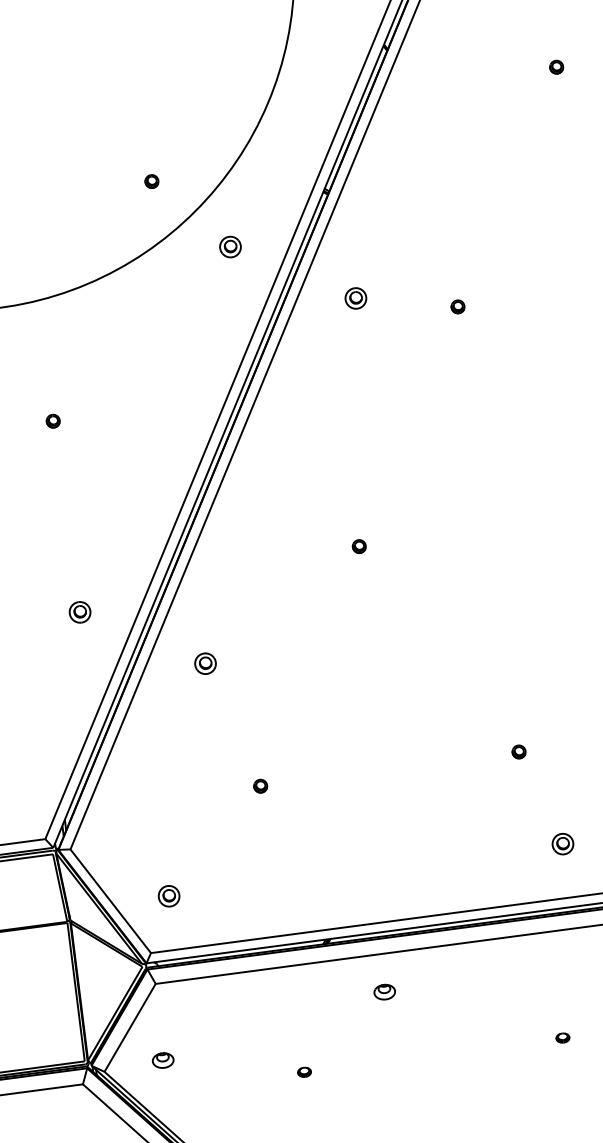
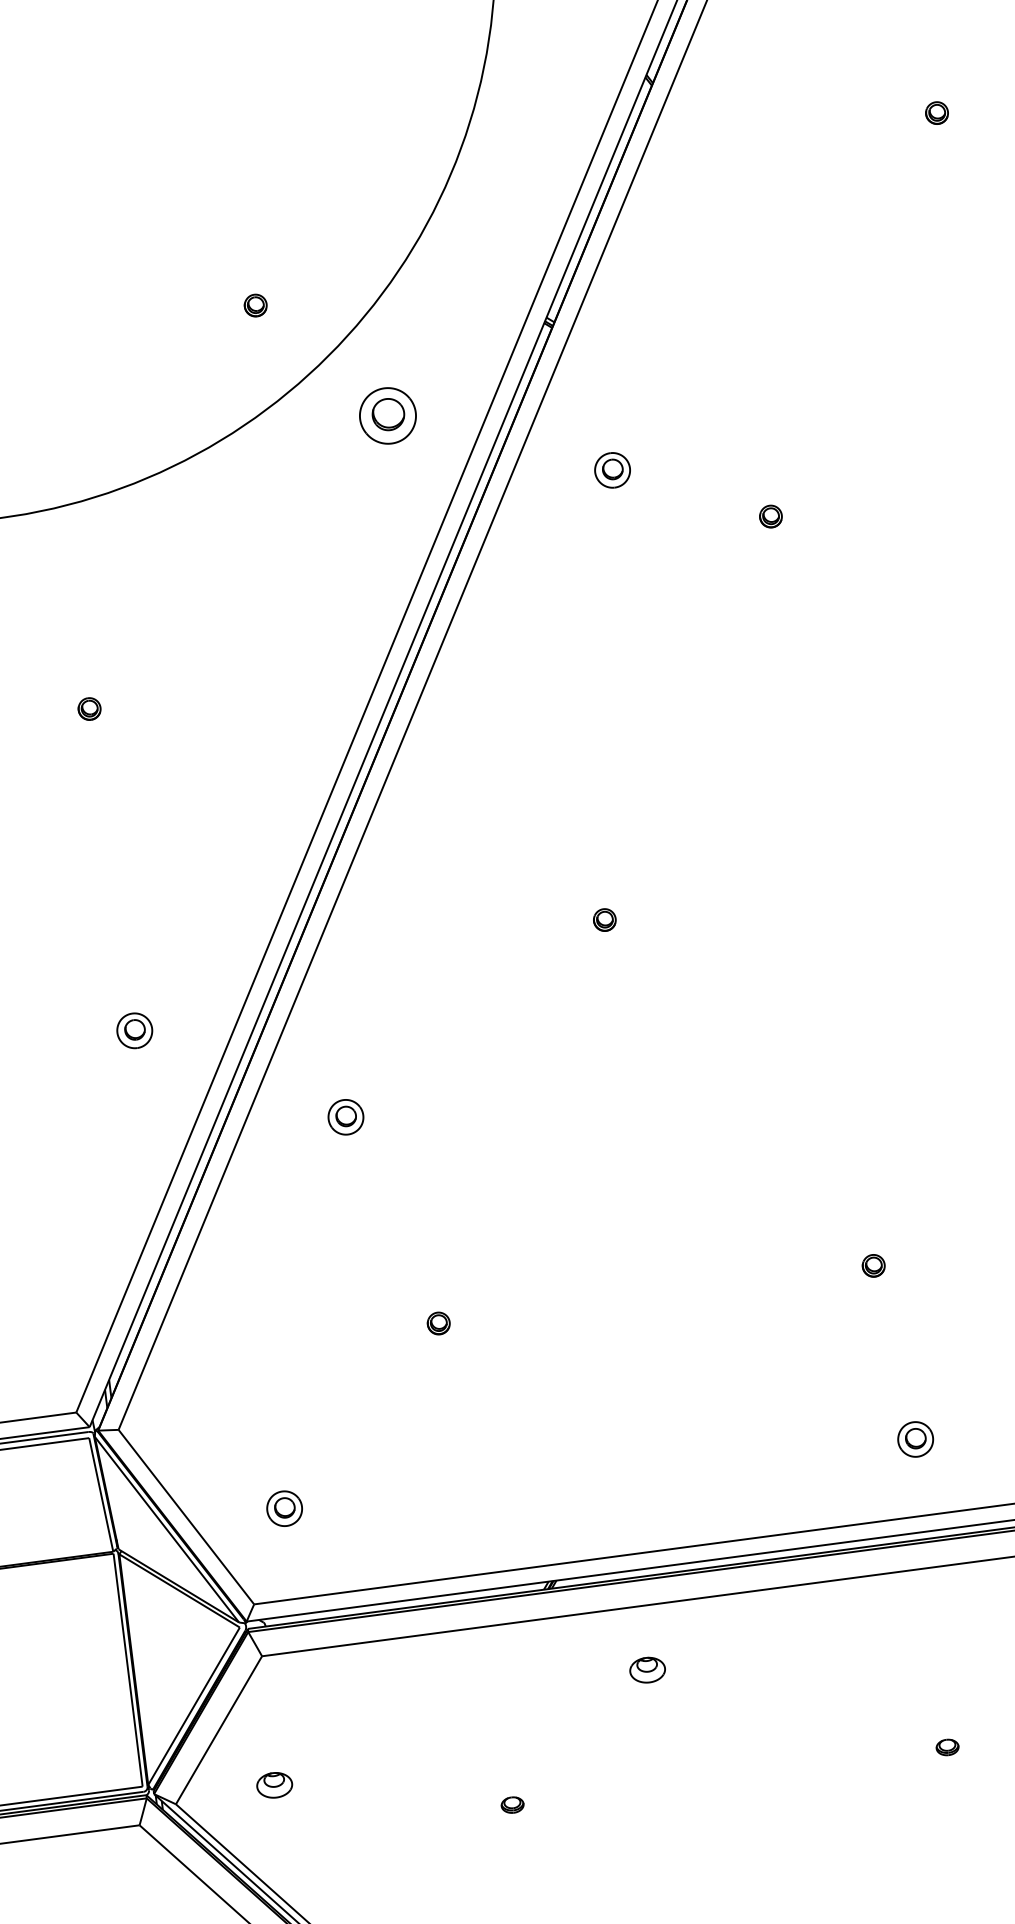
part: (230, 246) -> (387, 414), size x1.6
part: (355, 298) -> (611, 470), moved
part: (562, 843) -> (914, 1438), moved

